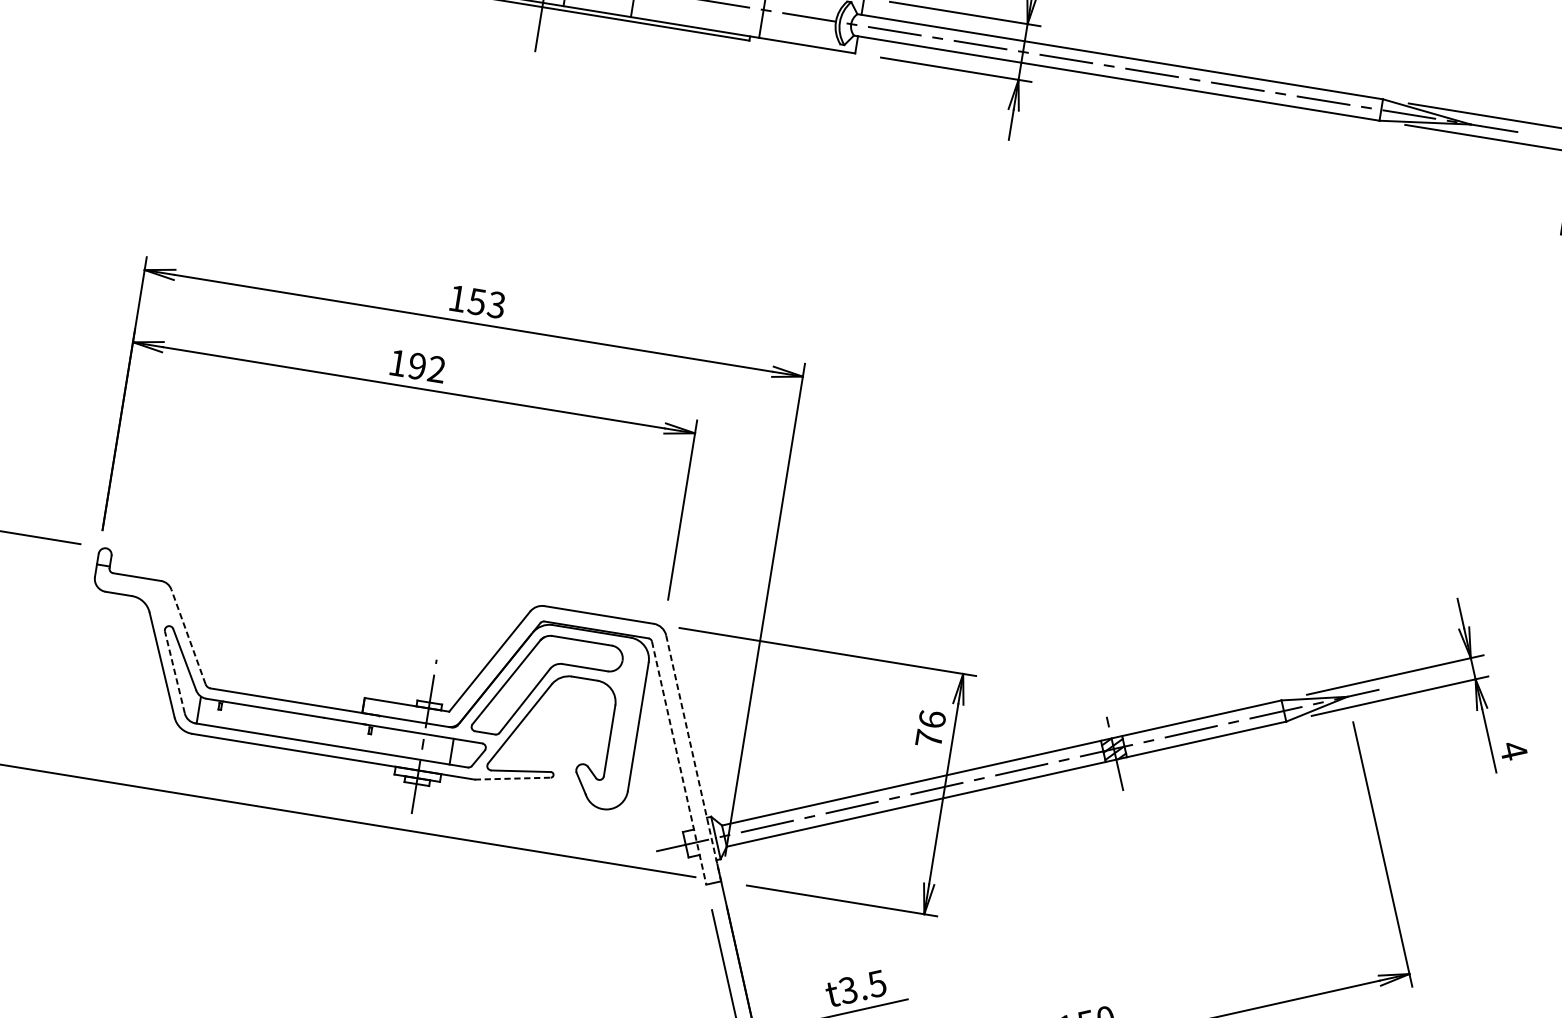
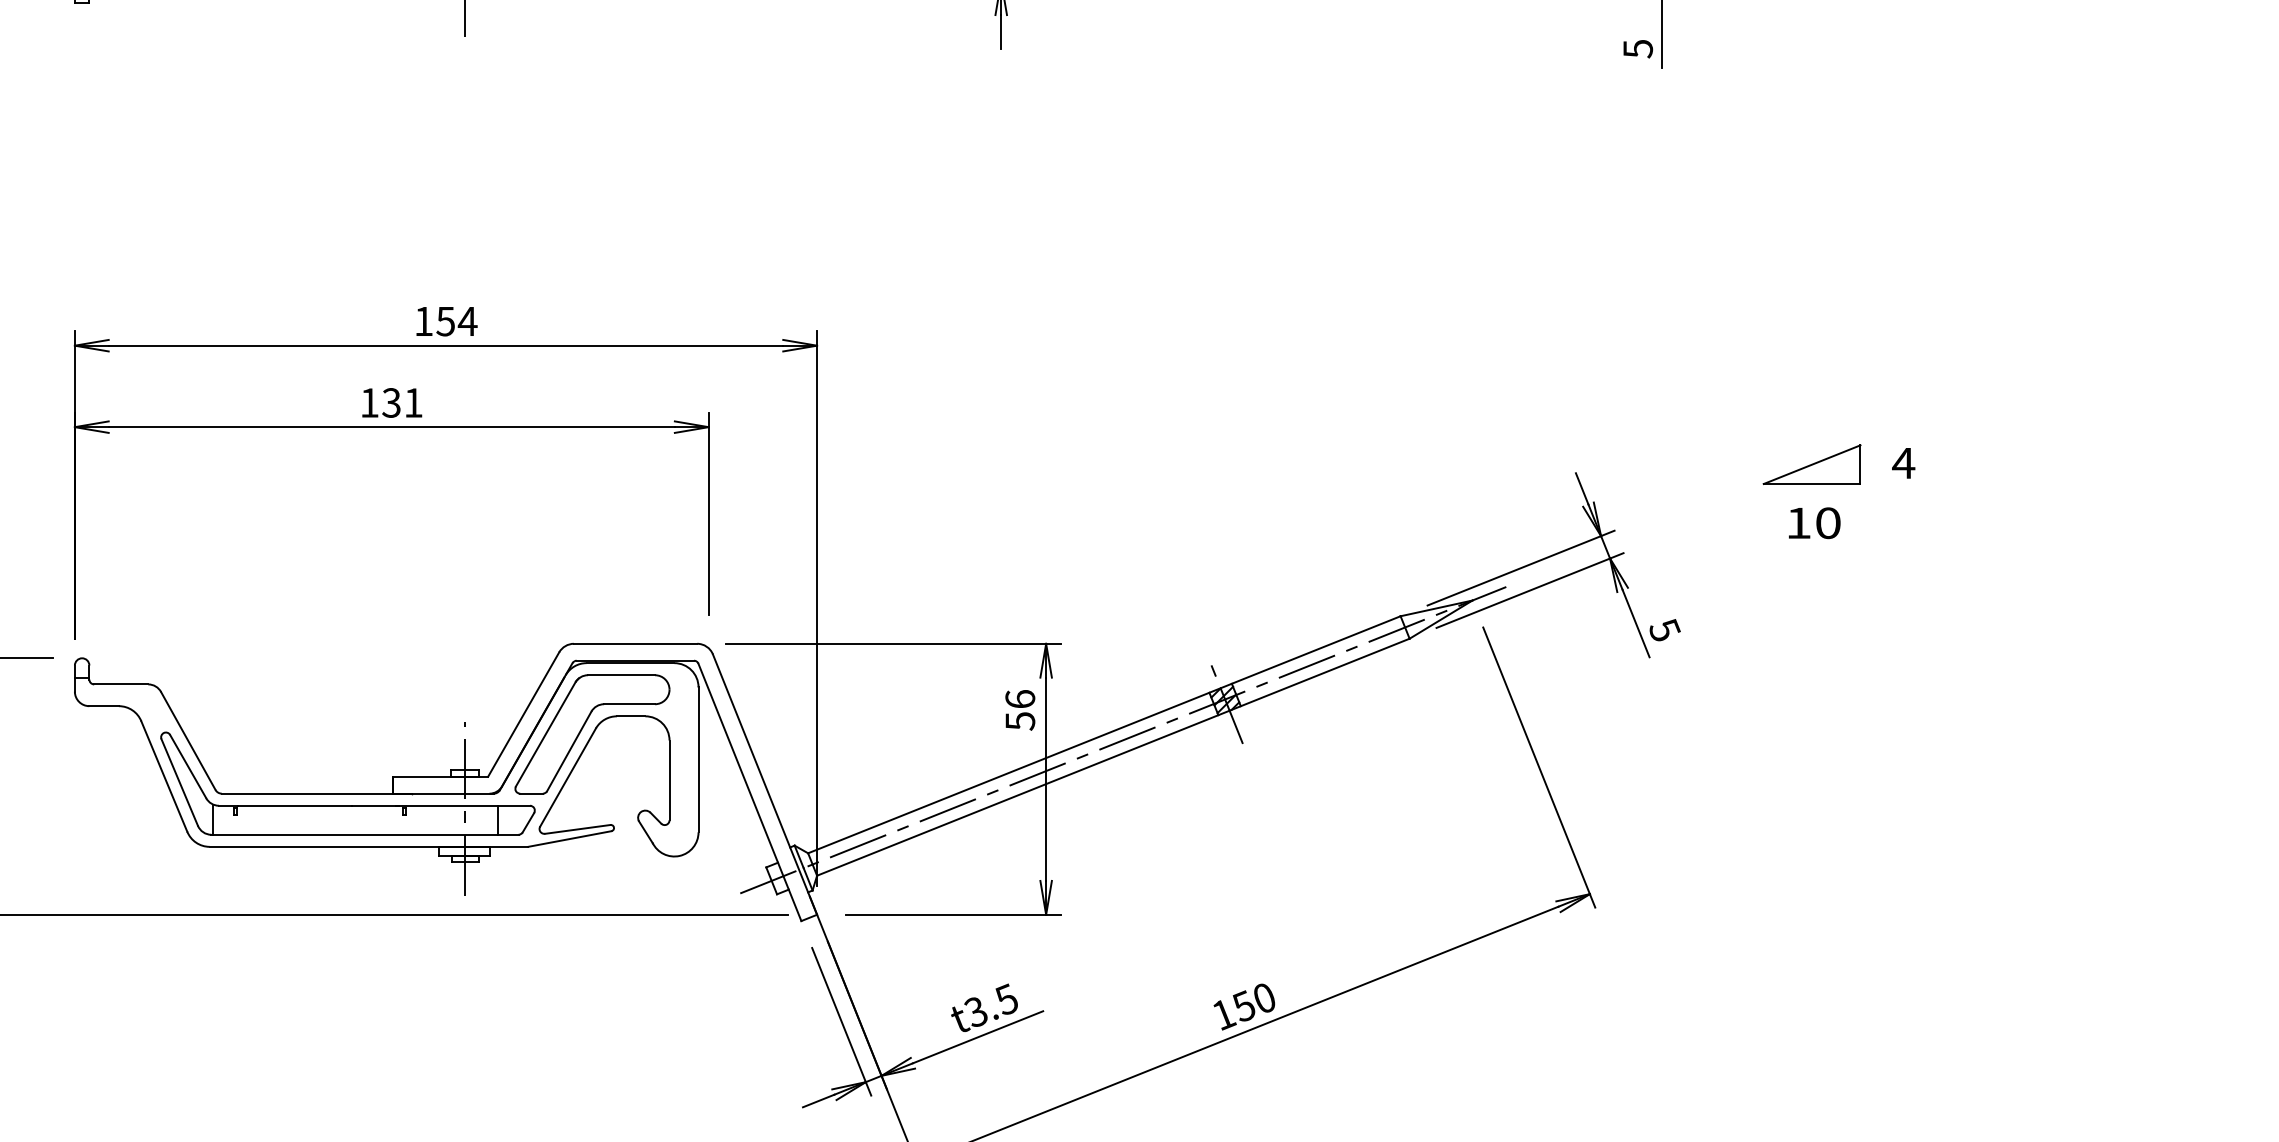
text: (496, 304) -> (467, 321), 153 -> 154
text: (427, 367) -> (402, 402), 192 -> 131
line: (188, 637) -> (188, 741), dashed -> solid
line: (174, 672) -> (179, 782), dashed -> solid
text: (929, 739) -> (1020, 721), 76 -> 56
text: (1513, 750) -> (1664, 630), 4 -> 5
line: (693, 759) -> (765, 785), dashed -> solid
line: (678, 763) -> (749, 792), dashed -> solid
line: (513, 778) -> (570, 838), dashed -> solid

